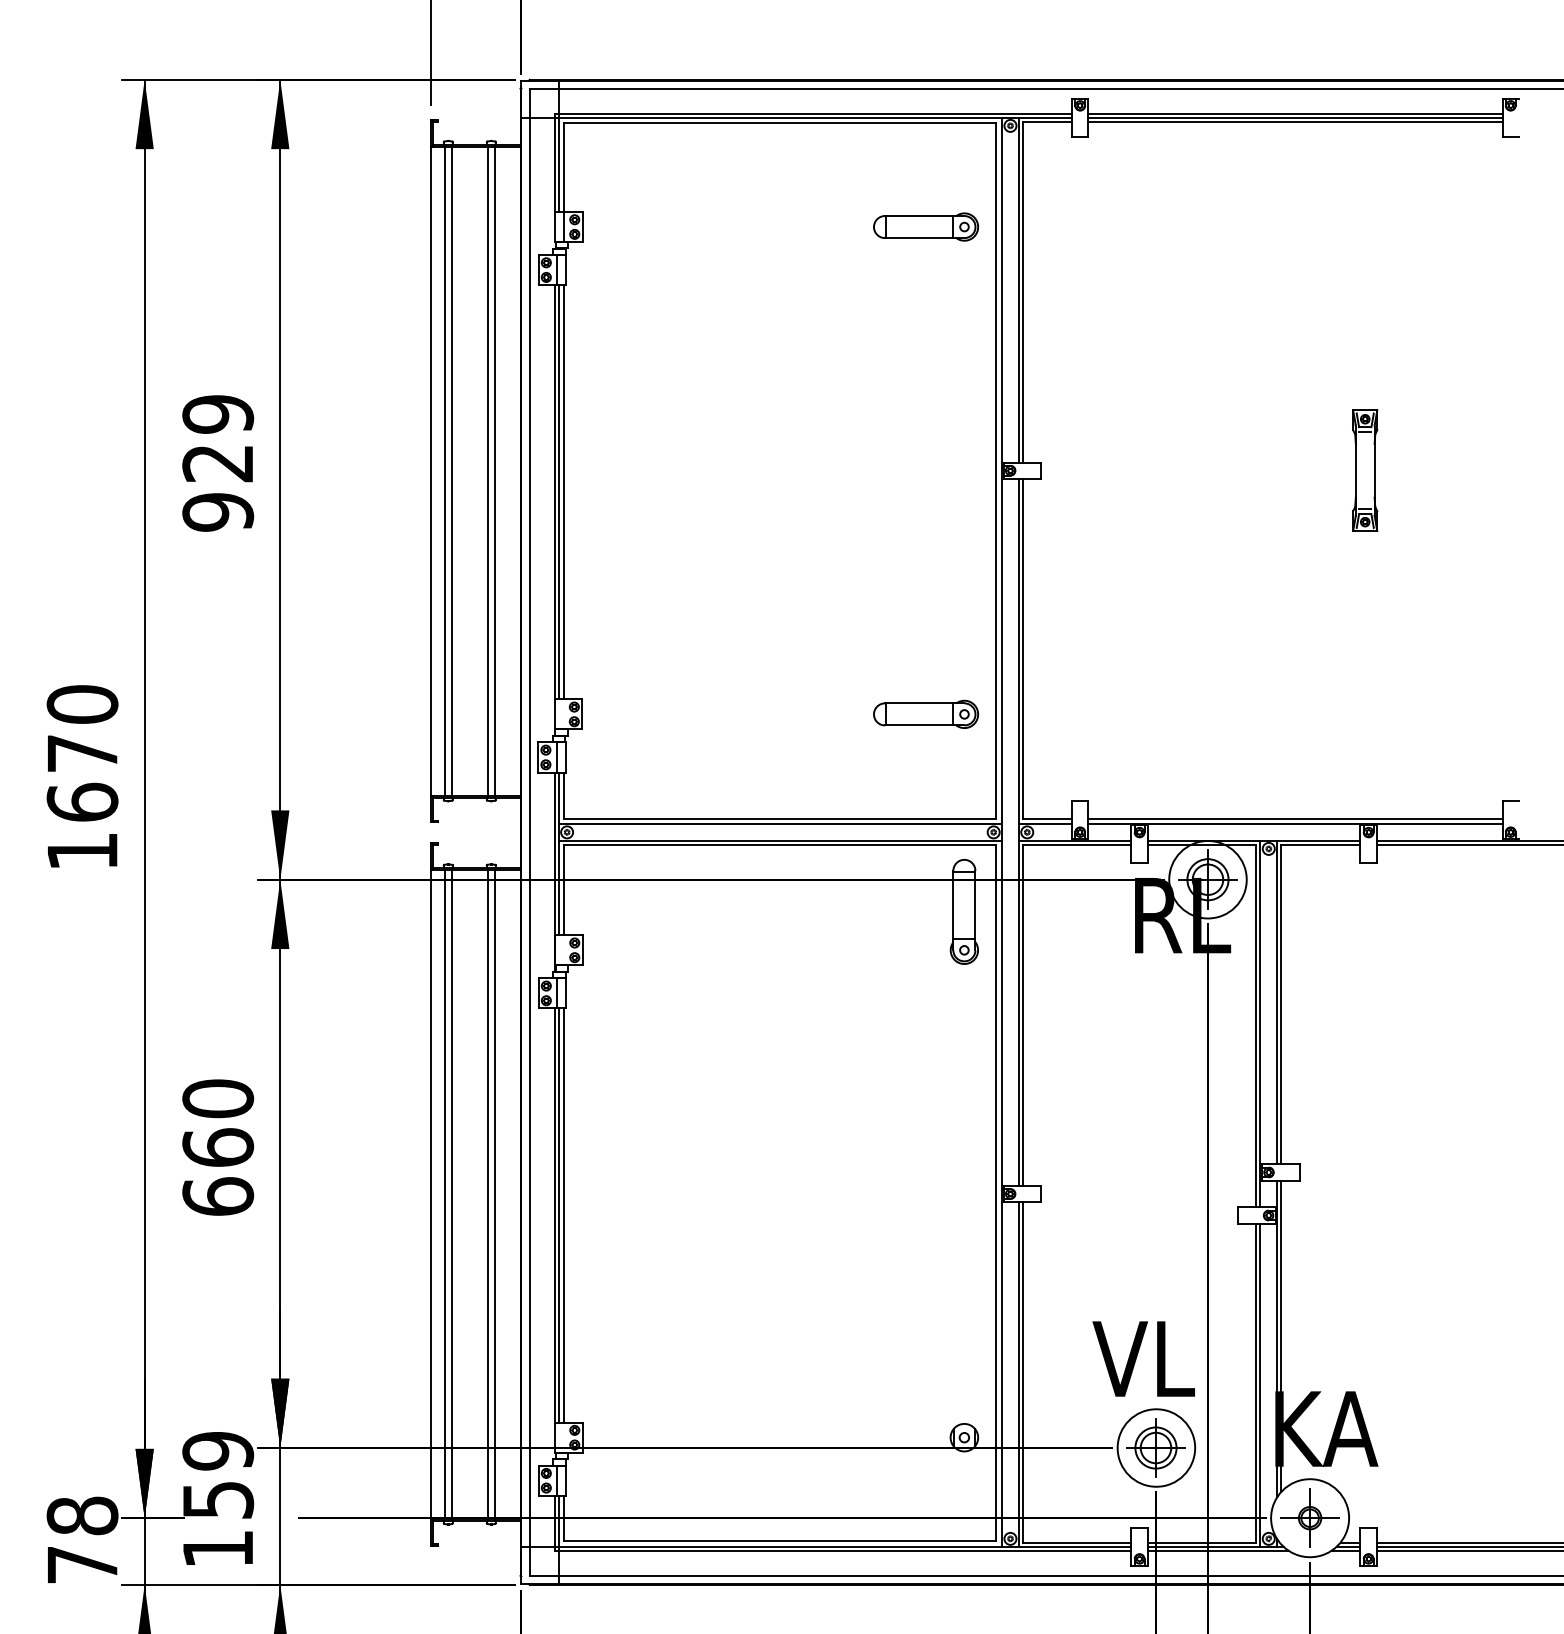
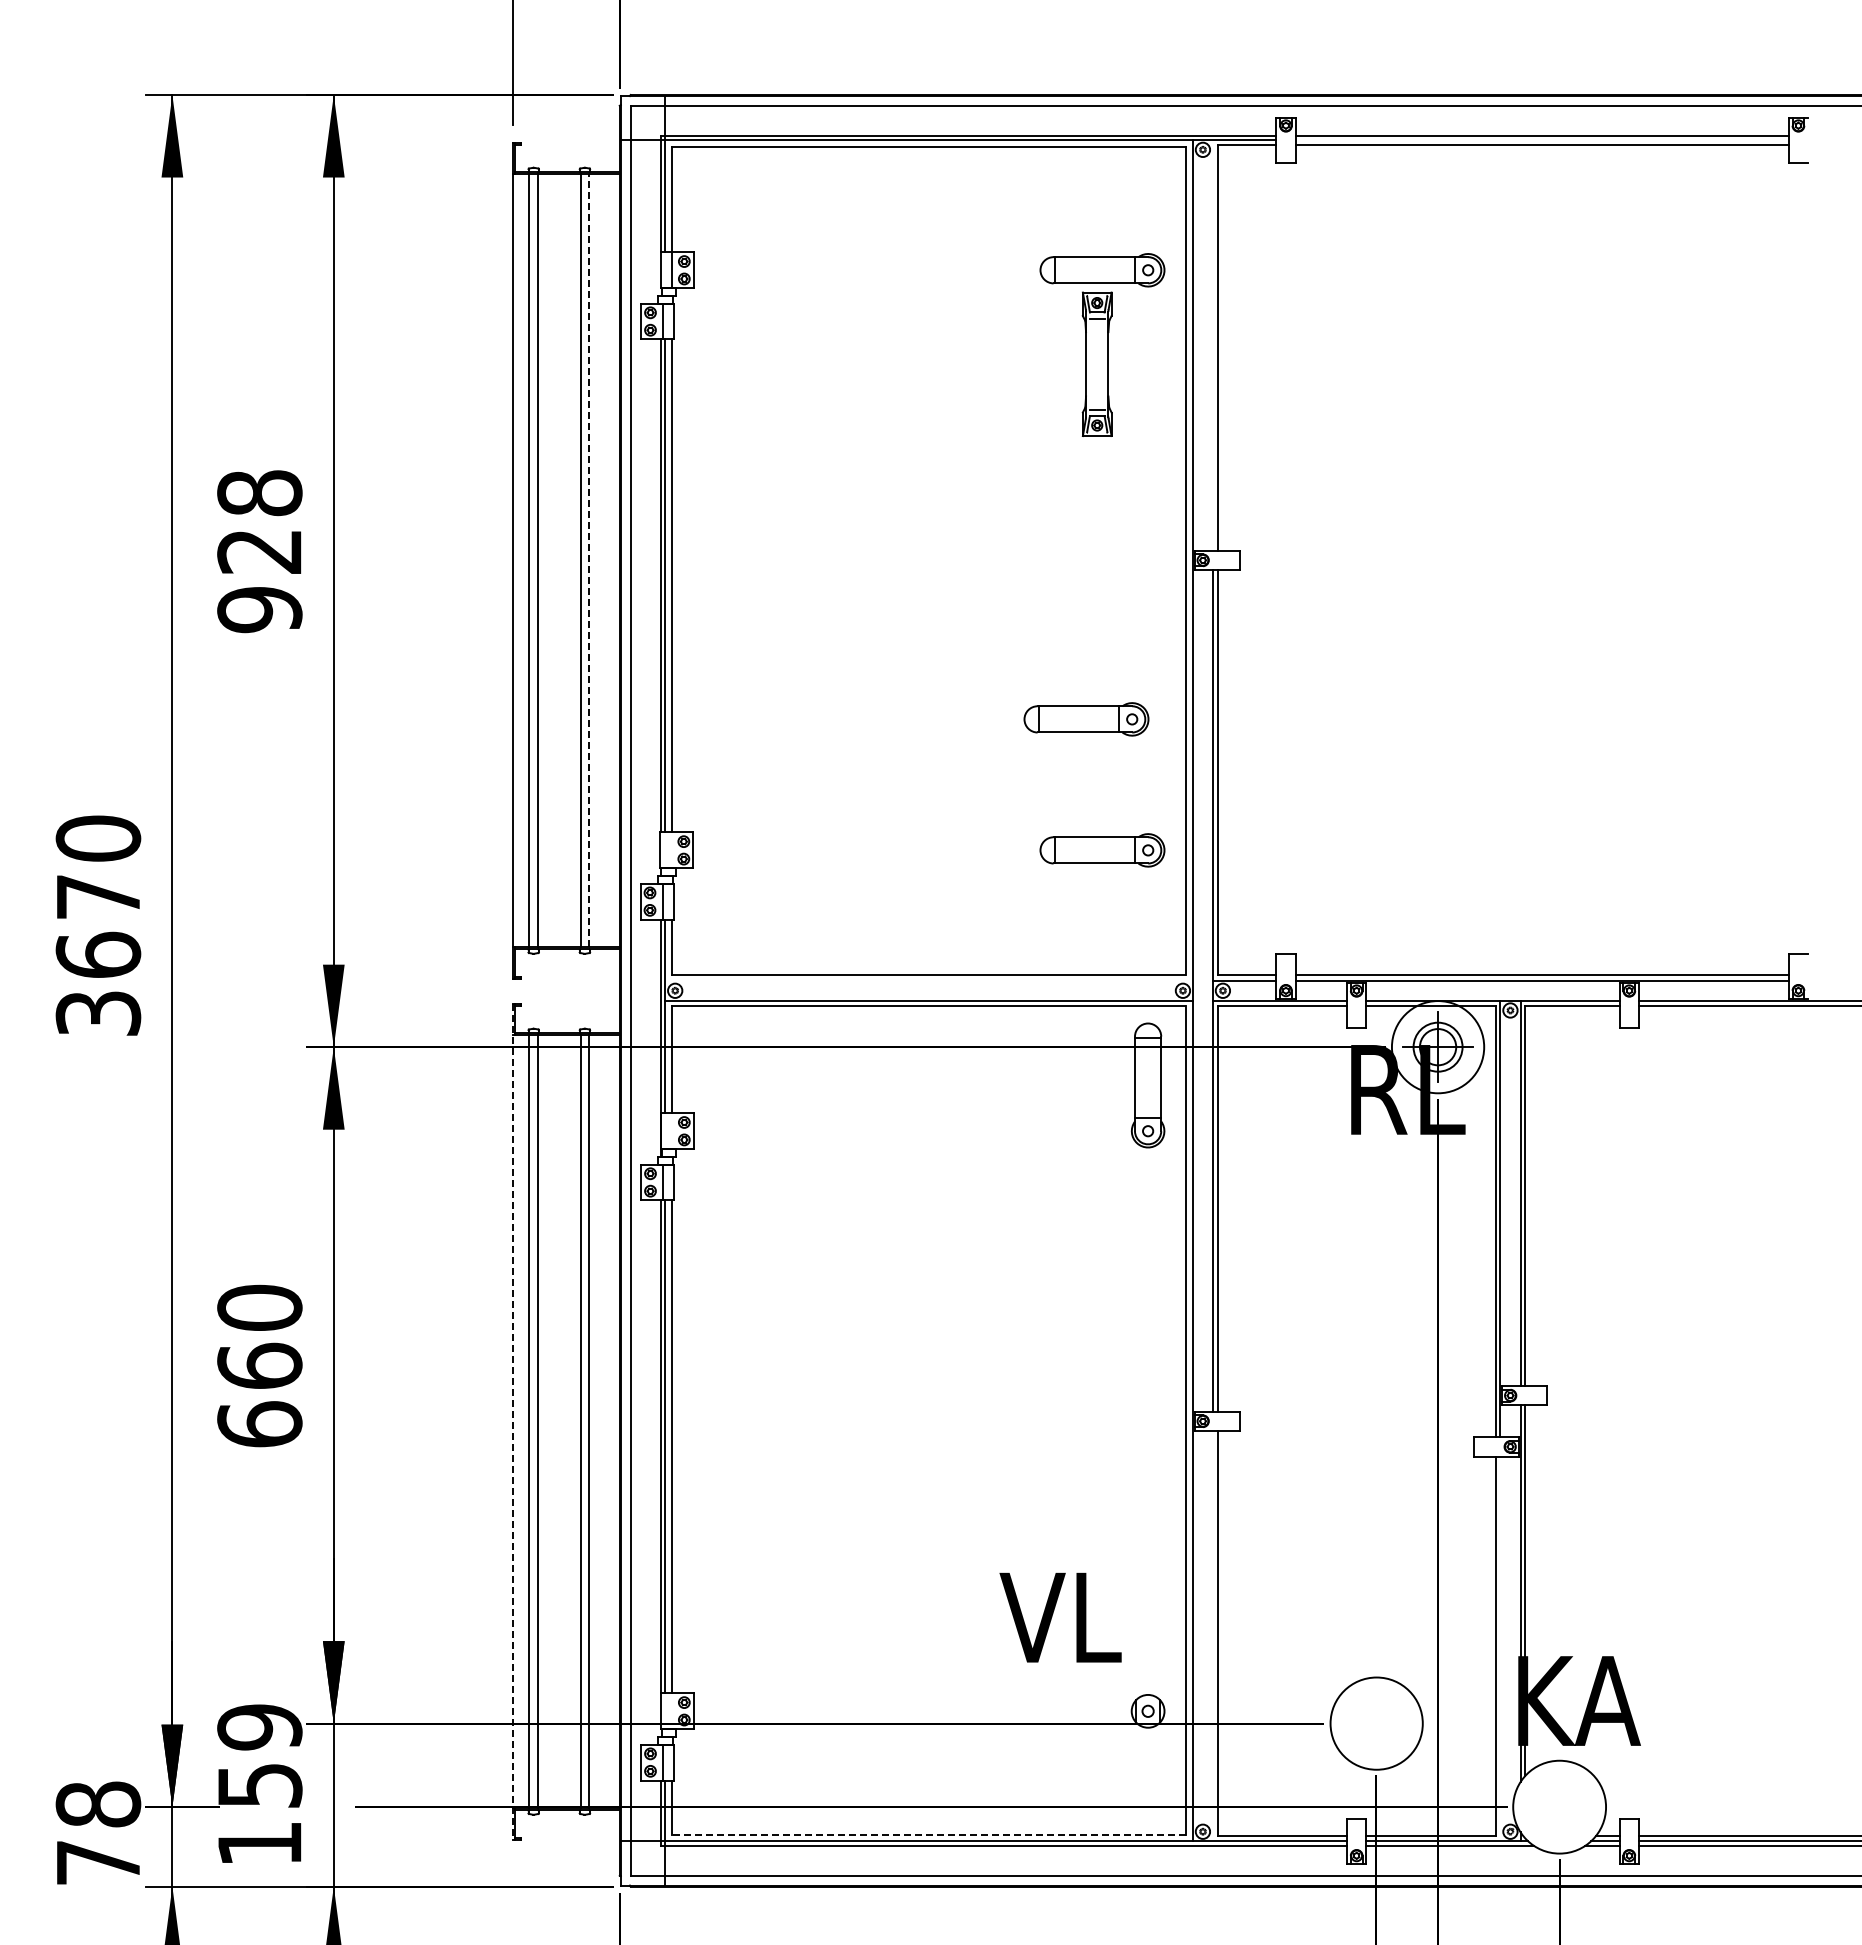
line: (1294, 118) -> (1541, 140), removed
line: (1019, 290) -> (1213, 345), removed
text: (217, 414) -> (259, 493), 929 -> 928
line: (495, 470) -> (589, 560), solid -> dashed
part: (1364, 470) -> (1096, 363), moved
part: (912, 604) -> (1086, 719), added
line: (779, 823) -> (928, 980), removed
text: (82, 851) -> (98, 1013), 1670 -> 3670
line: (431, 1195) -> (513, 1422), solid -> dashed
text: (1143, 1358) -> (1060, 1617), moved
line: (1019, 1374) -> (1213, 1636), removed
line: (1260, 1384) -> (1500, 1648), removed
part: (1155, 1447) -> (1375, 1723), removed
part: (1310, 1517) -> (1559, 1806), removed
line: (779, 1541) -> (928, 1834), solid -> dashed

